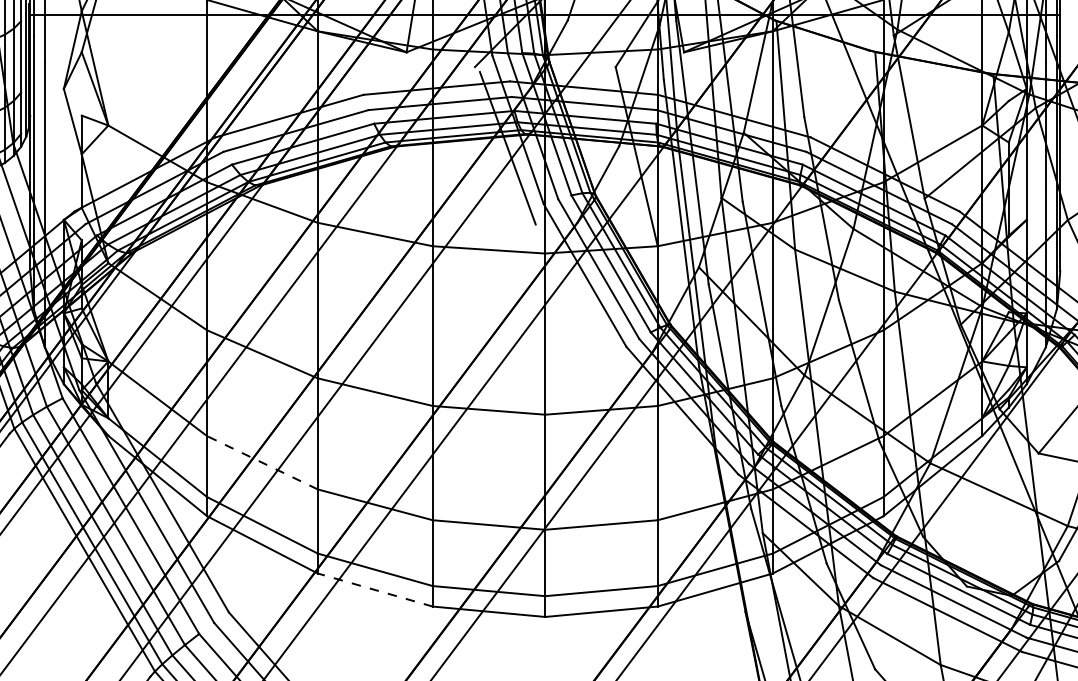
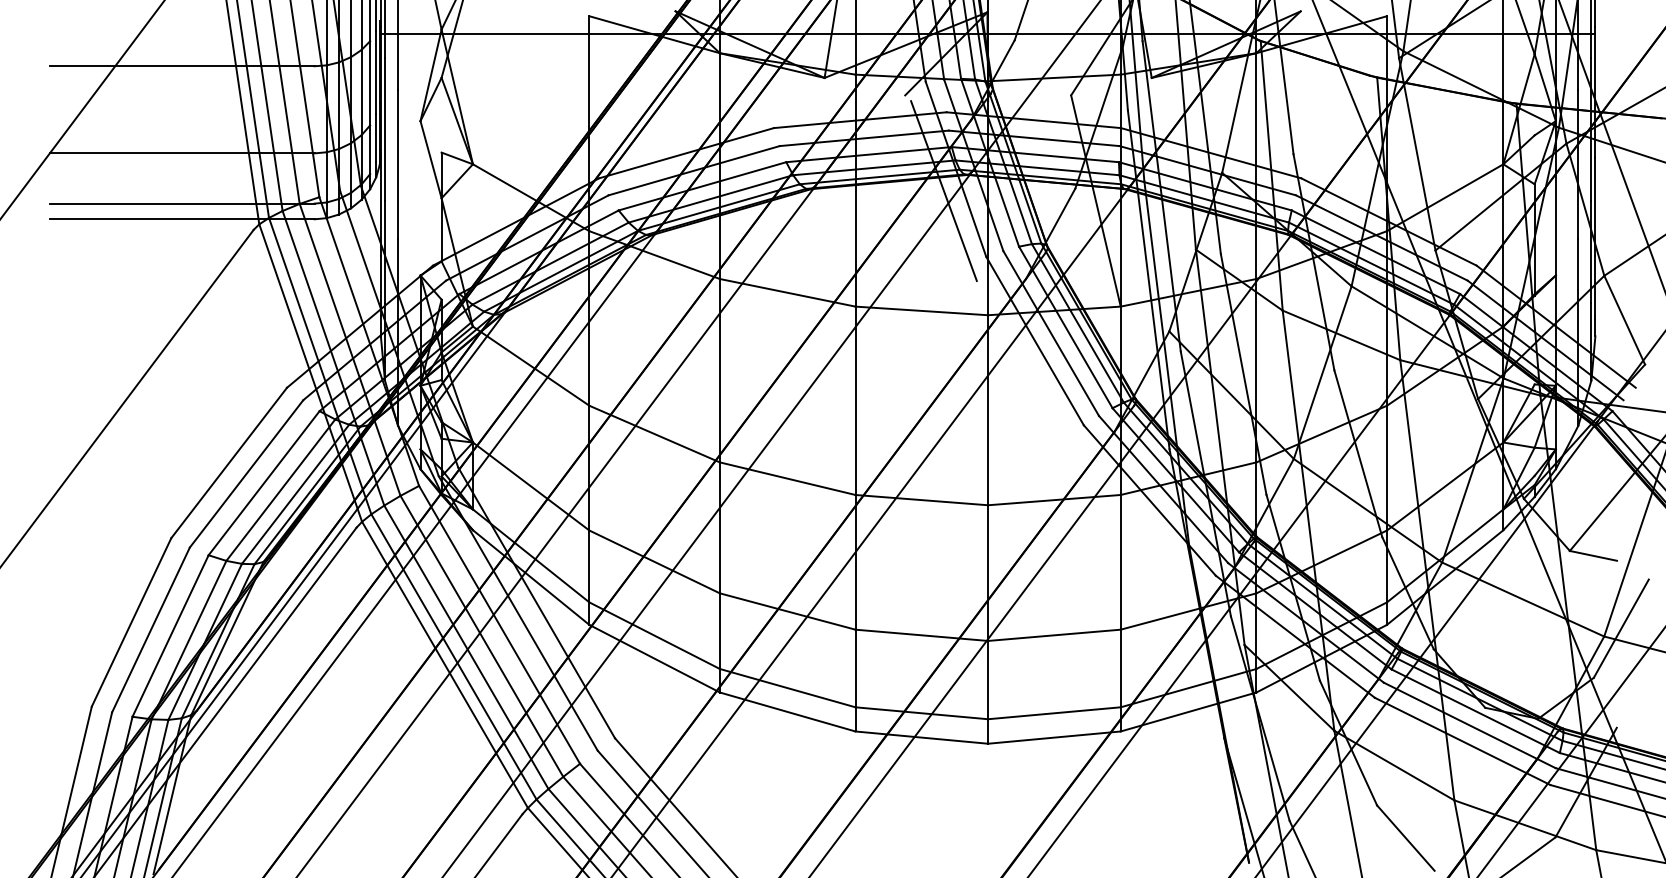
line: (262, 462) -> (654, 561), dashed -> solid
line: (375, 590) -> (787, 712), dashed -> solid

